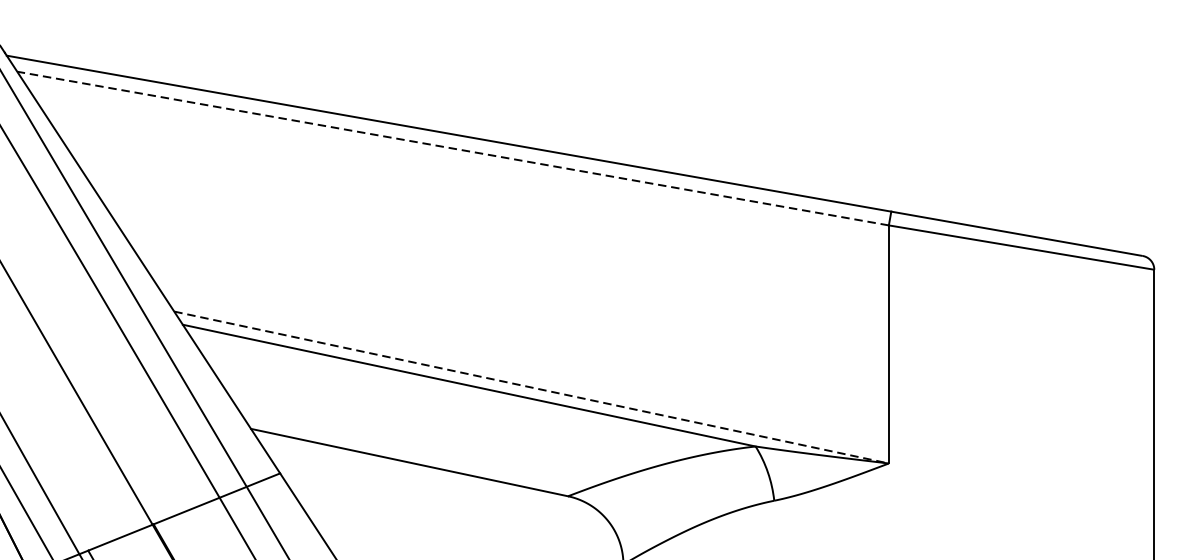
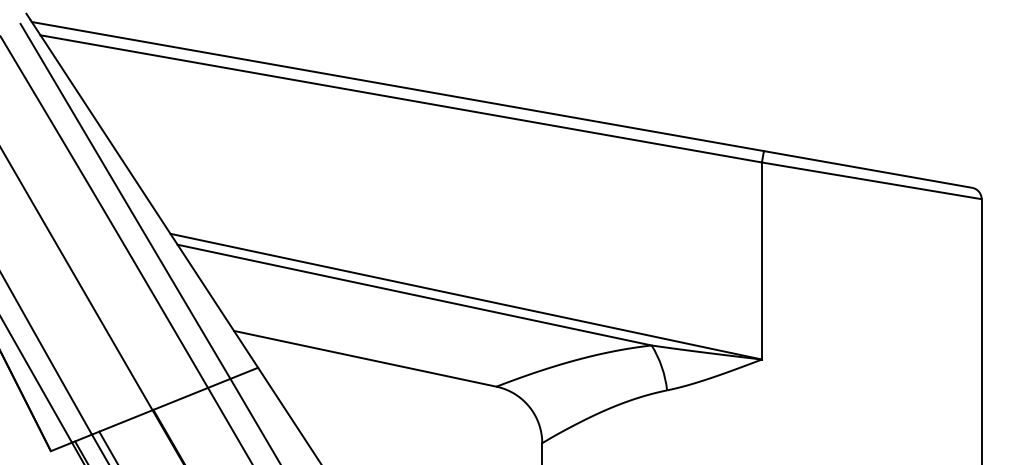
line: (452, 148) -> (400, 98), dashed -> solid
line: (531, 387) -> (466, 296), dashed -> solid

